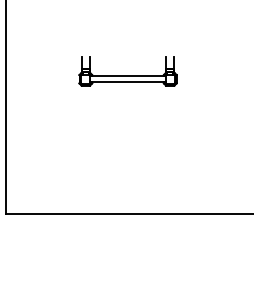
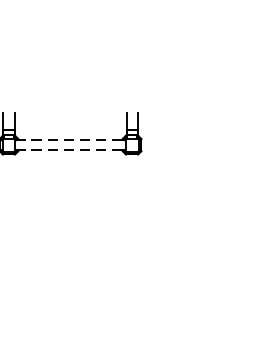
line: (128, 76) -> (71, 141), solid -> dashed
line: (128, 82) -> (71, 149), solid -> dashed

